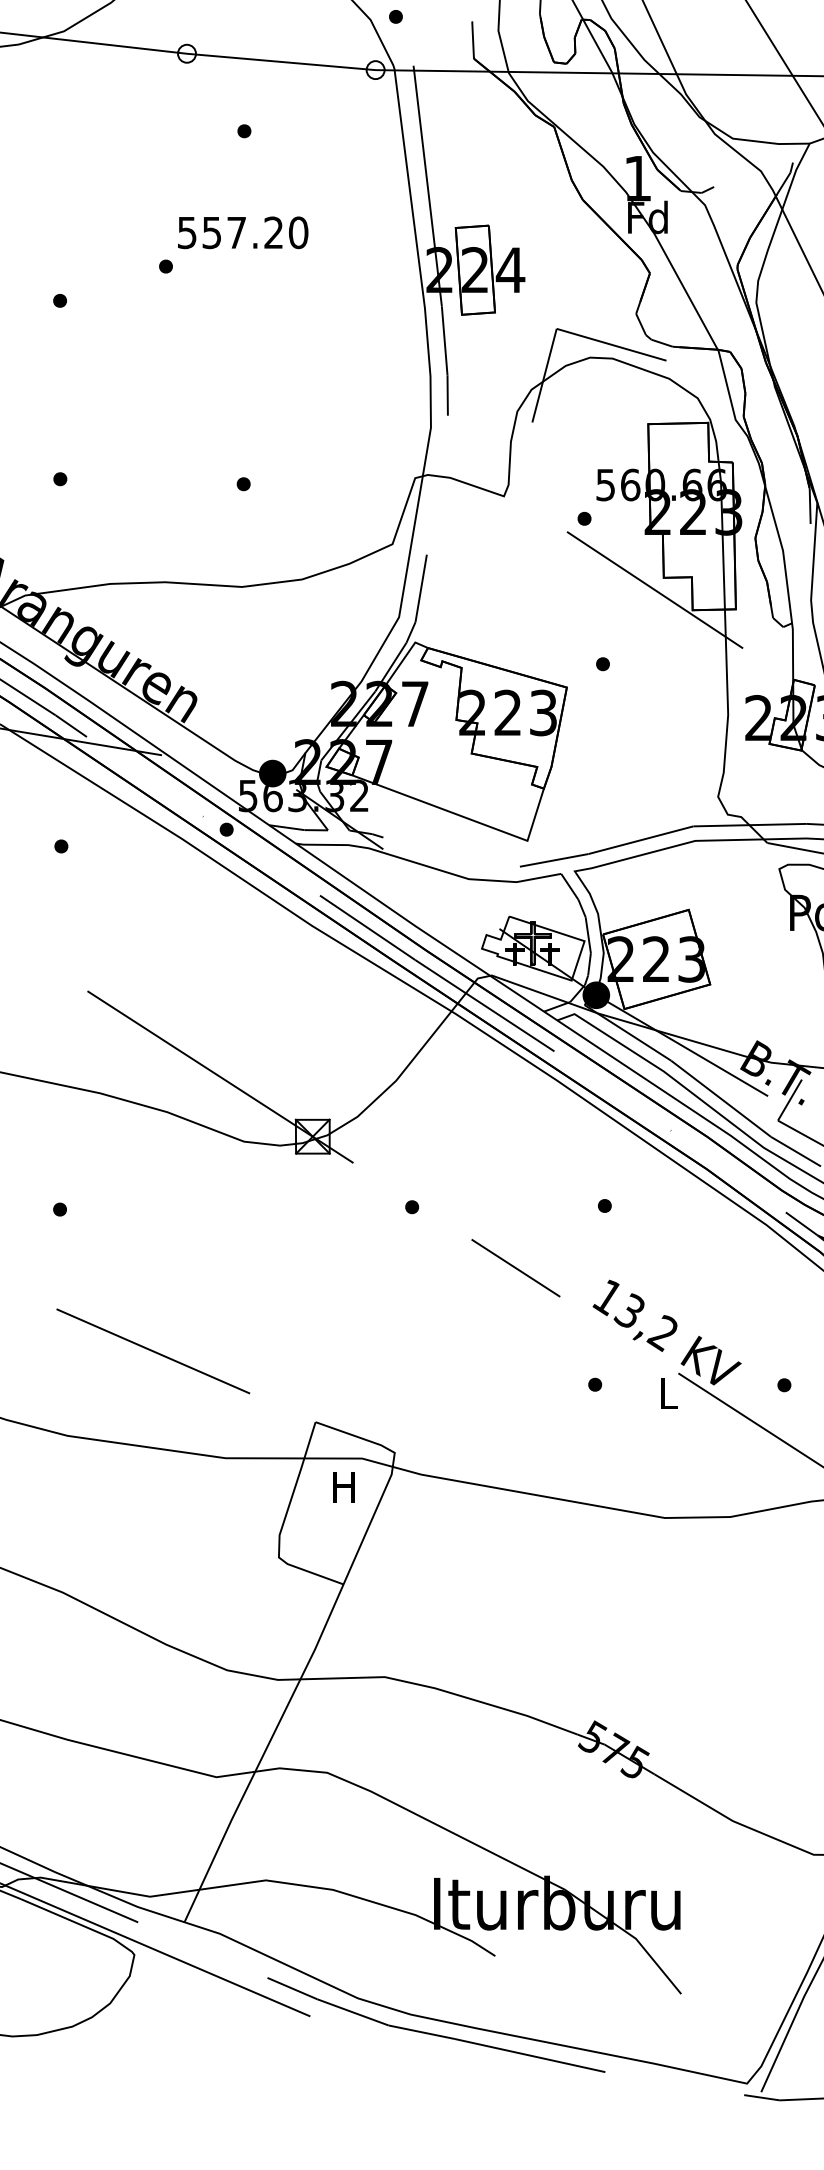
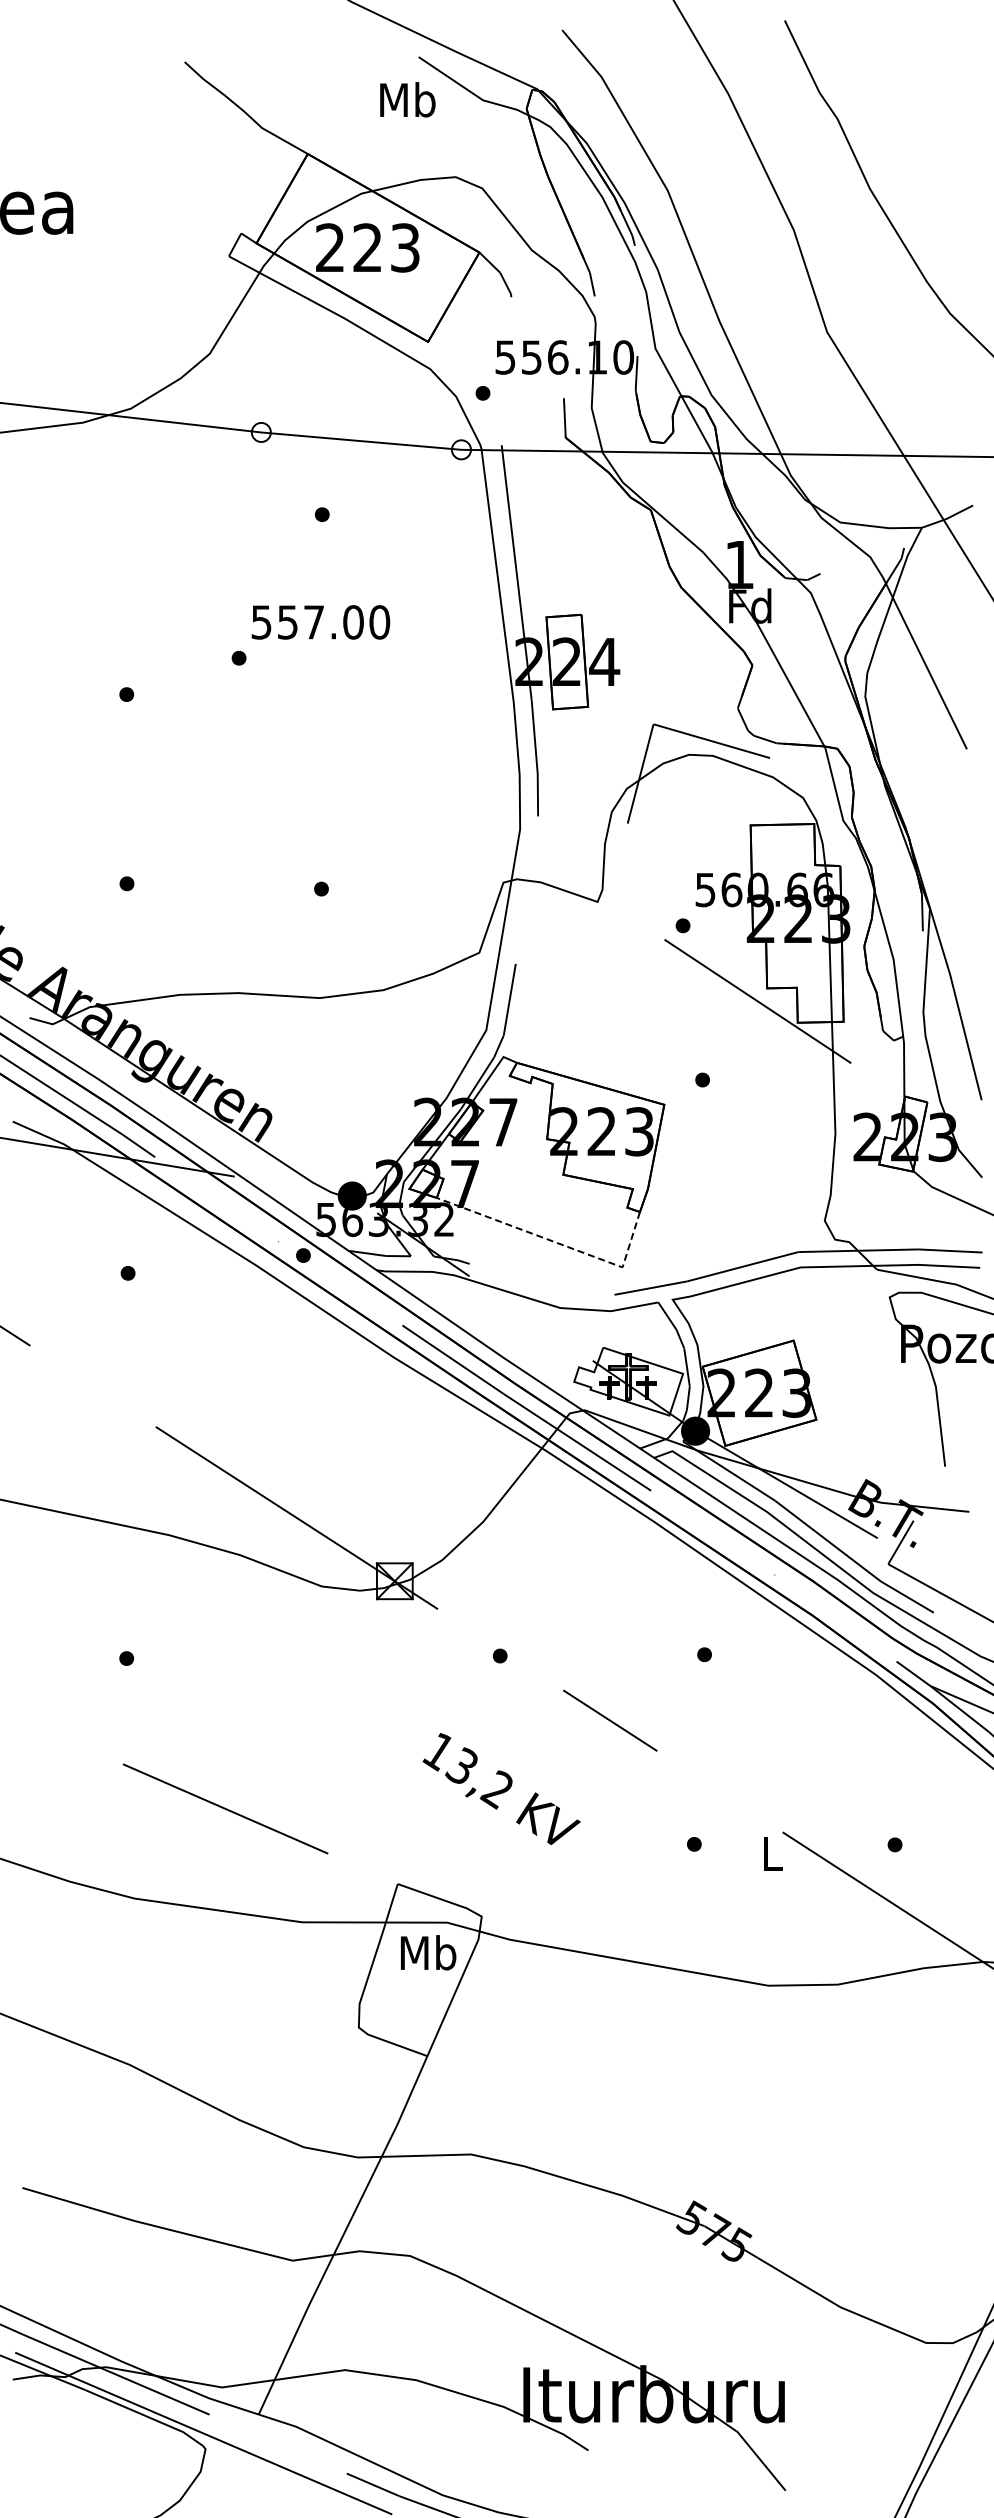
text: (273, 232) -> (353, 622), 557.20 -> 557.00
line: (466, 818) -> (557, 1243), solid -> dashed
text: (666, 1332) -> (501, 1788), moved
text: (344, 1486) -> (428, 1952), H -> Mb

